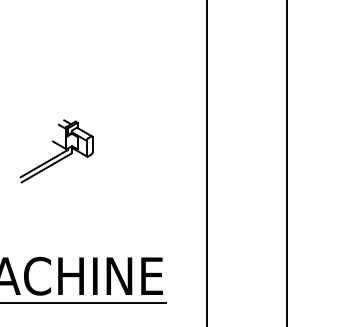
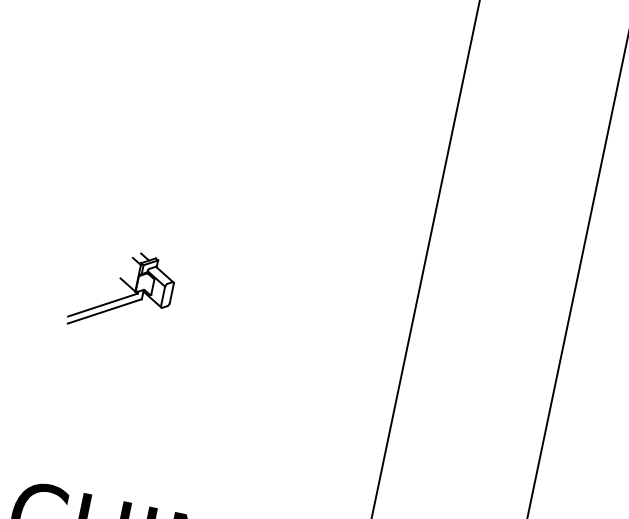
part: (56, 151) -> (122, 292), size x0.7

